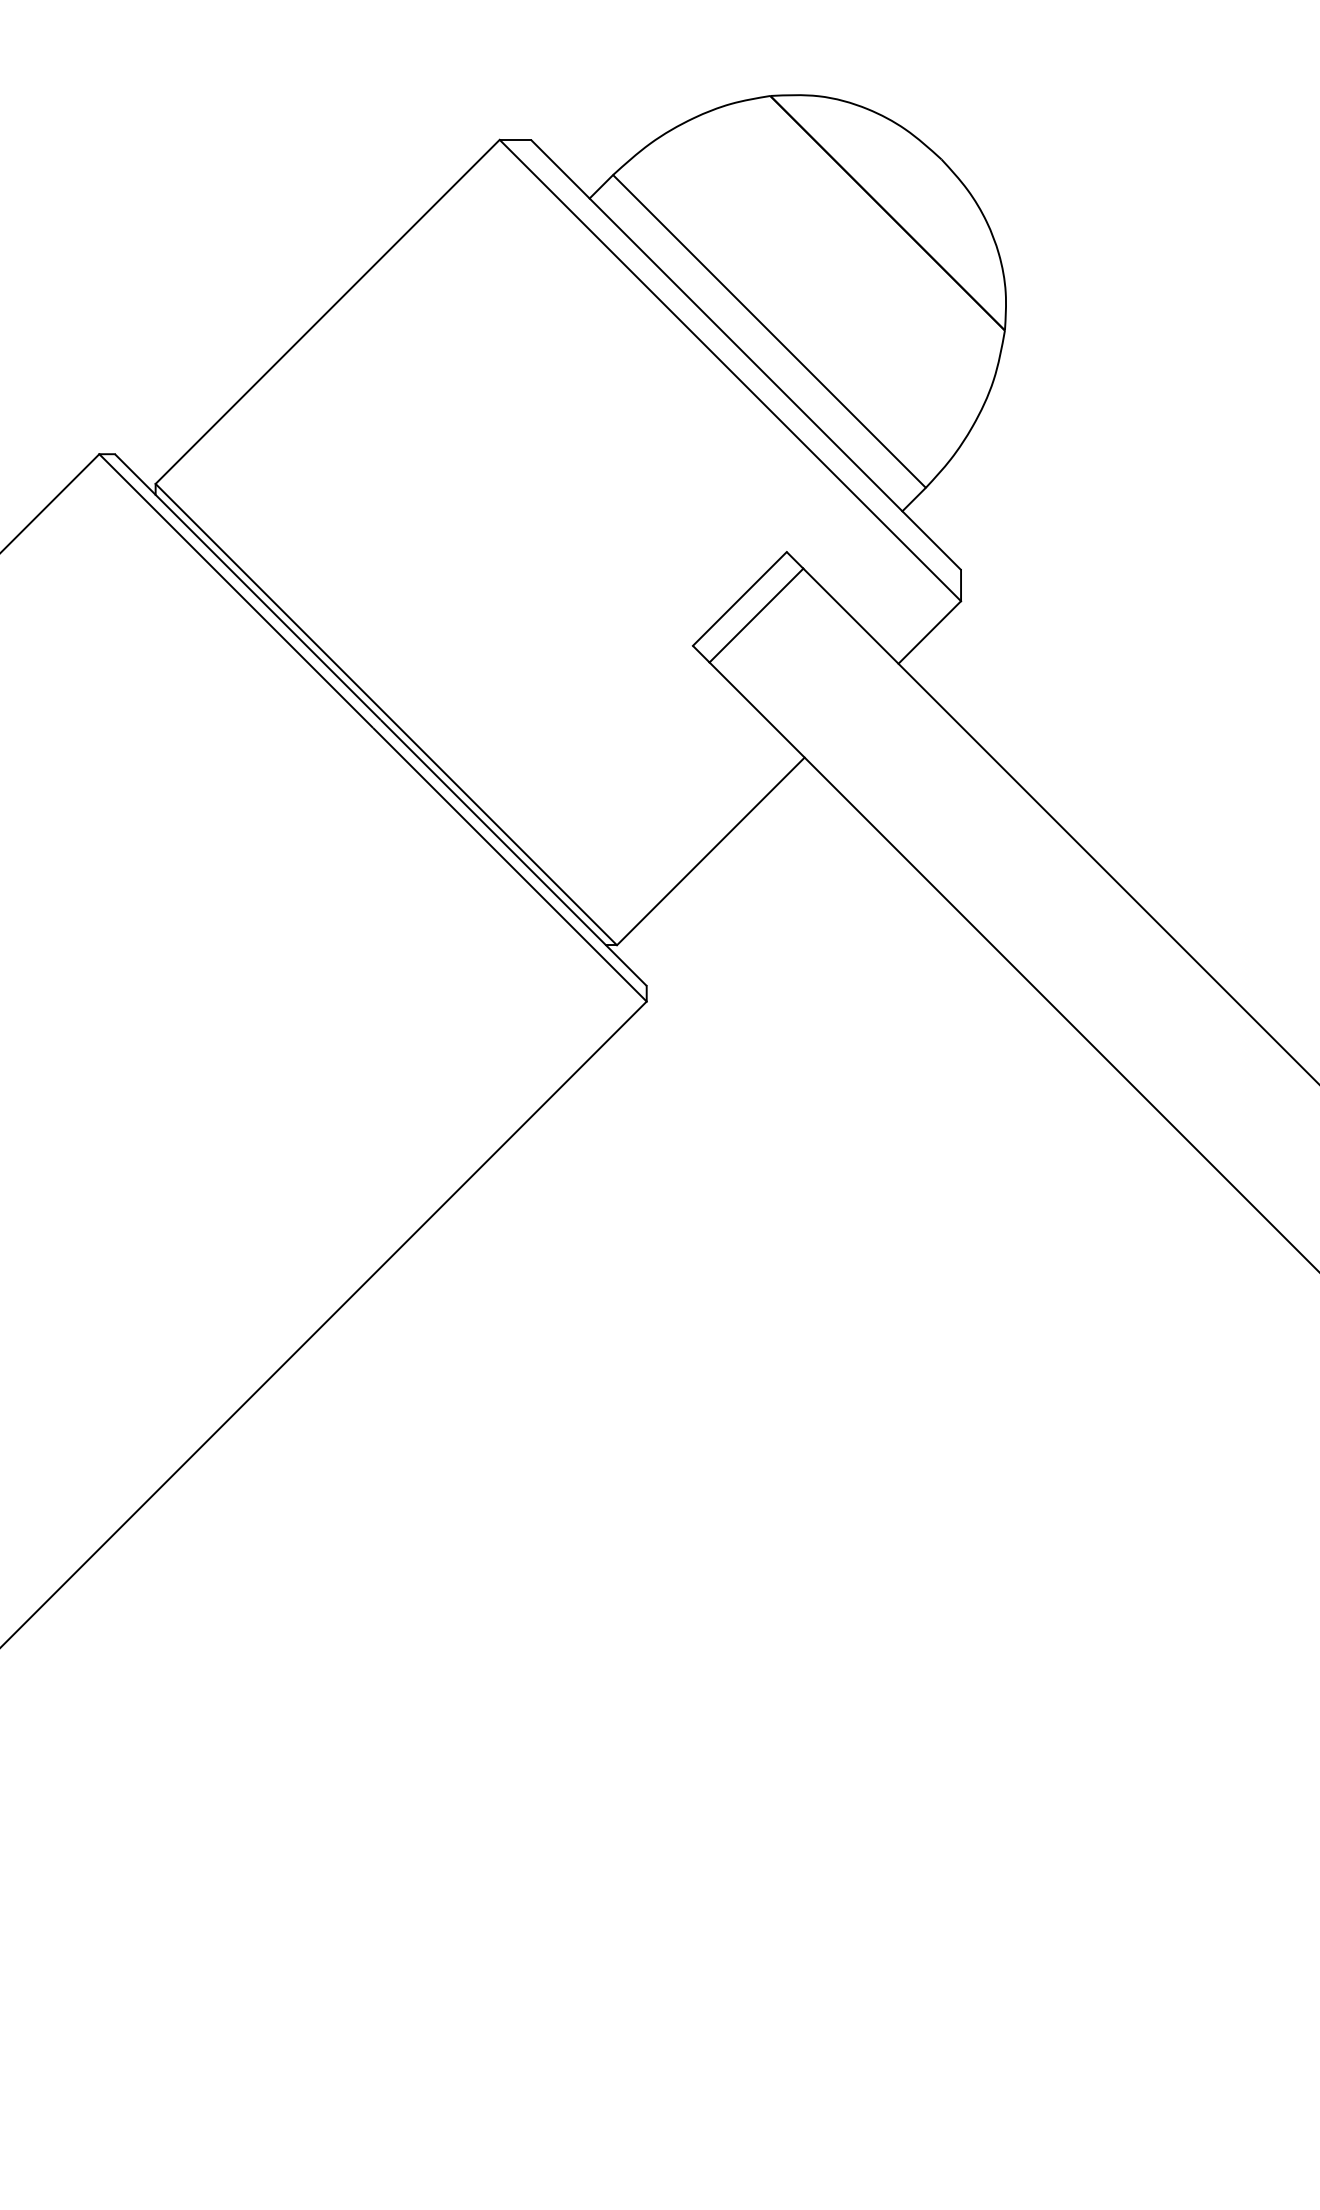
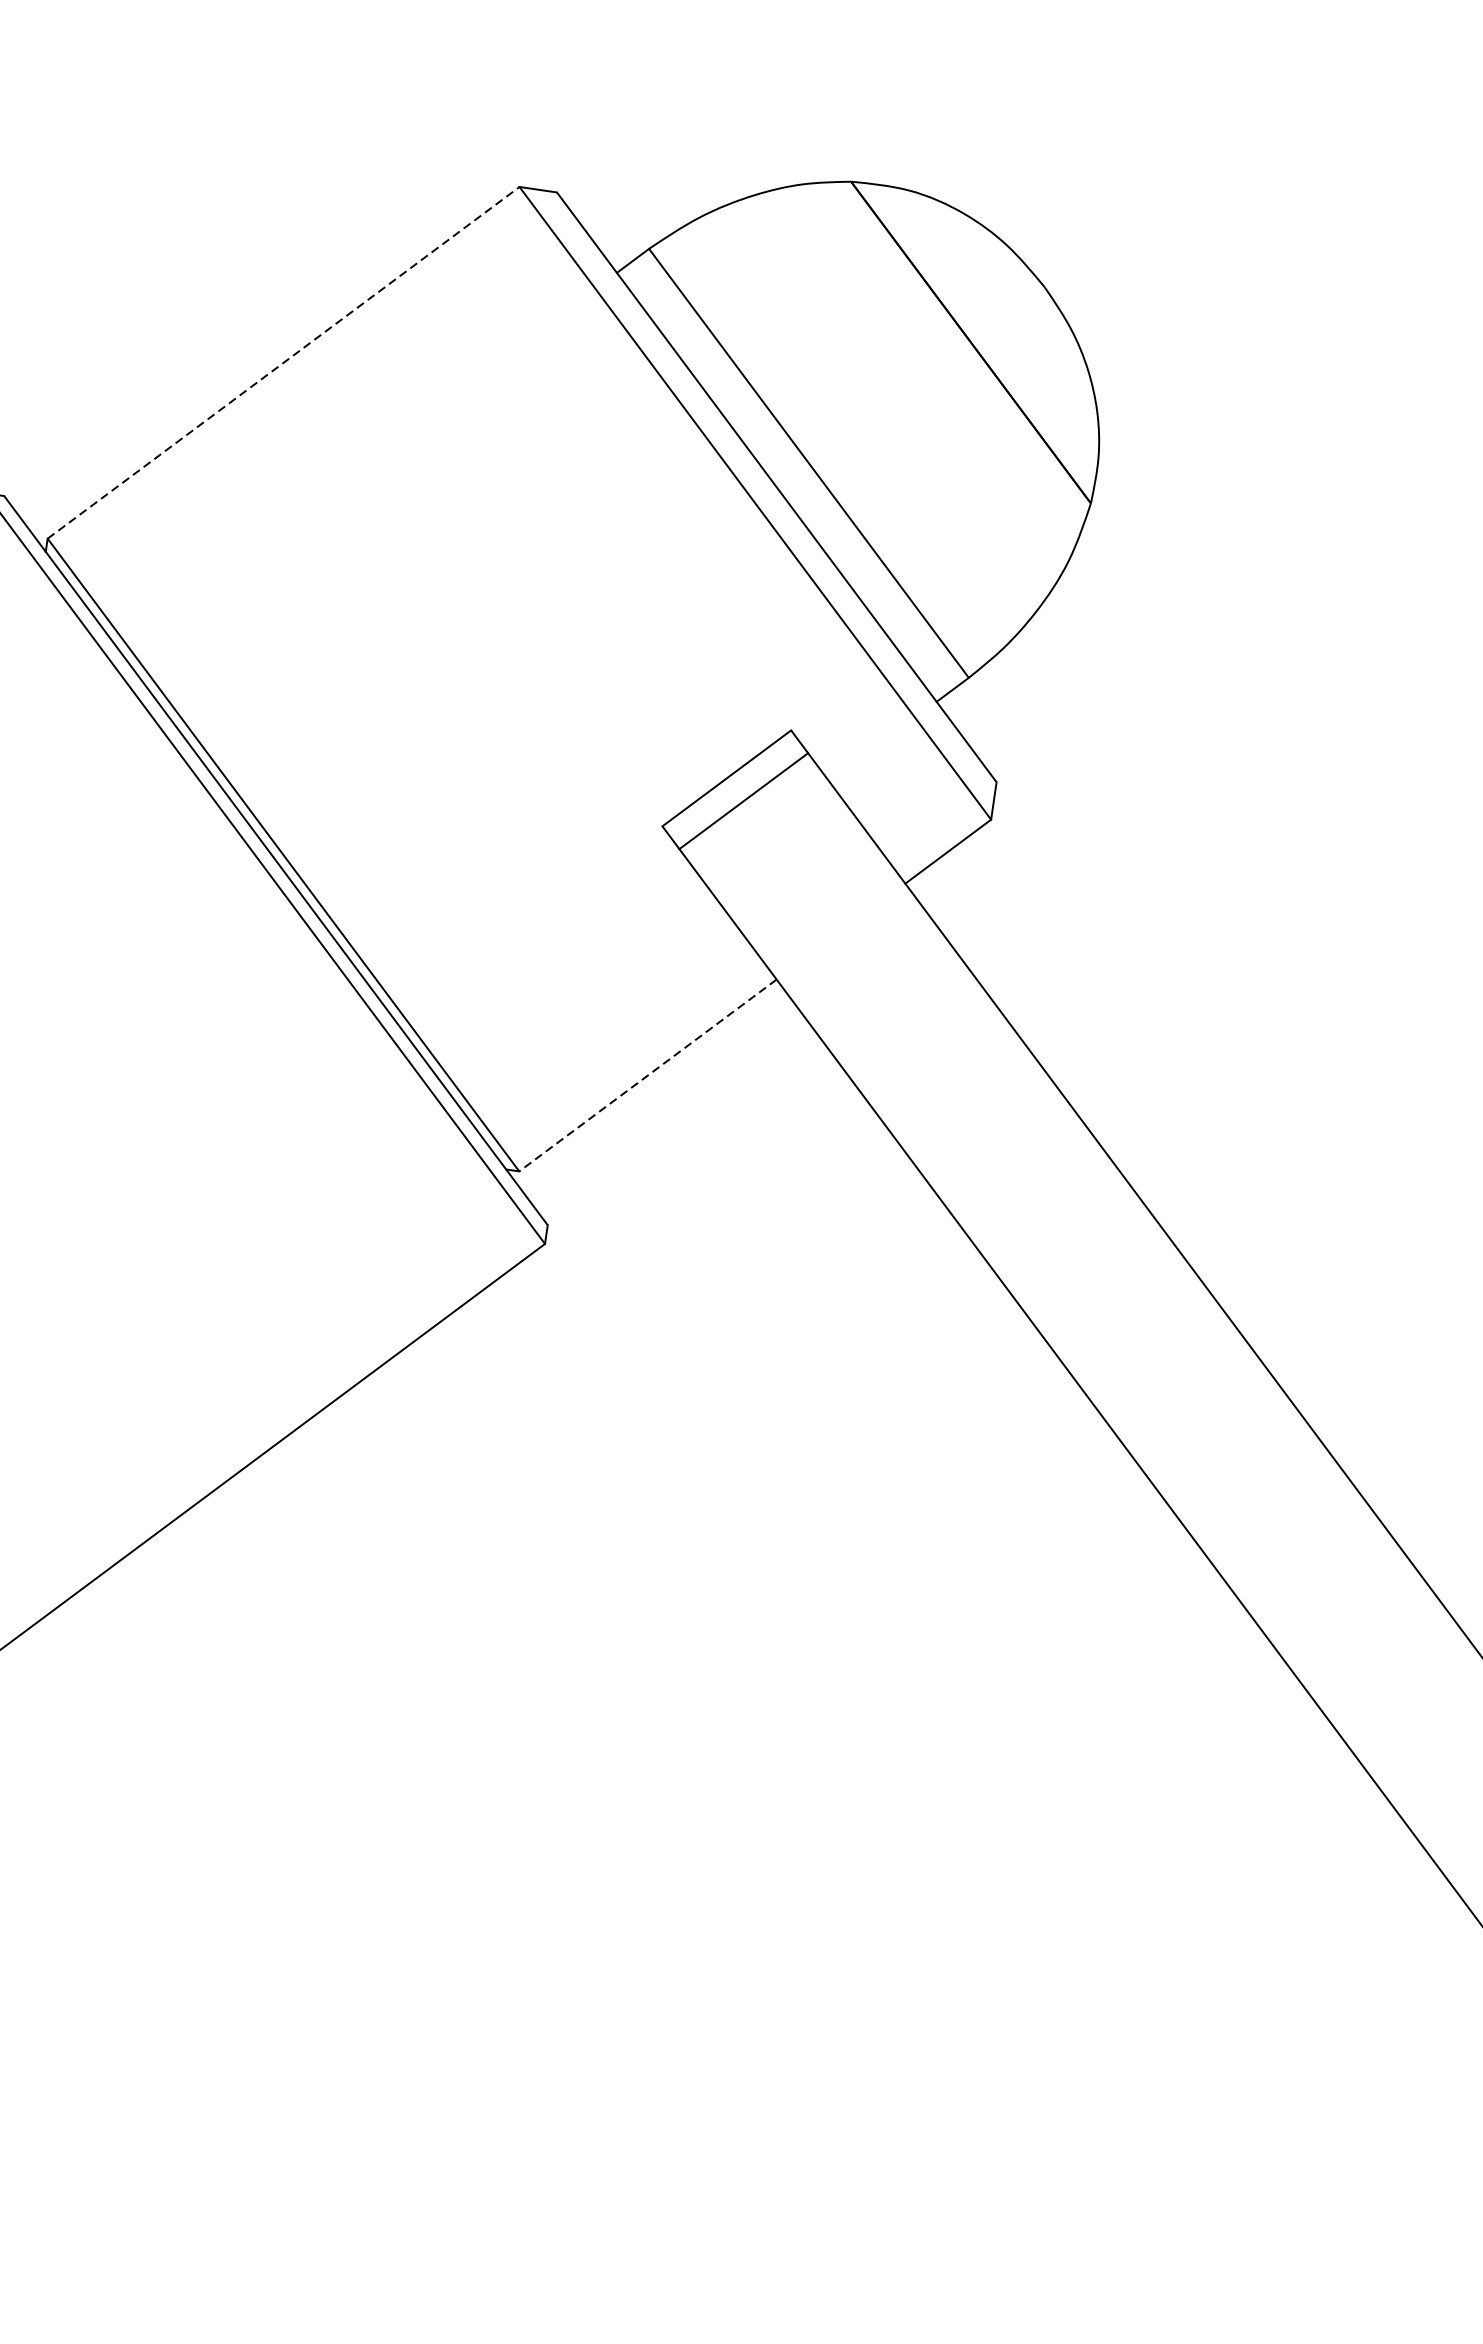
line: (328, 311) -> (284, 362), solid -> dashed
line: (710, 851) -> (647, 1075), solid -> dashed

